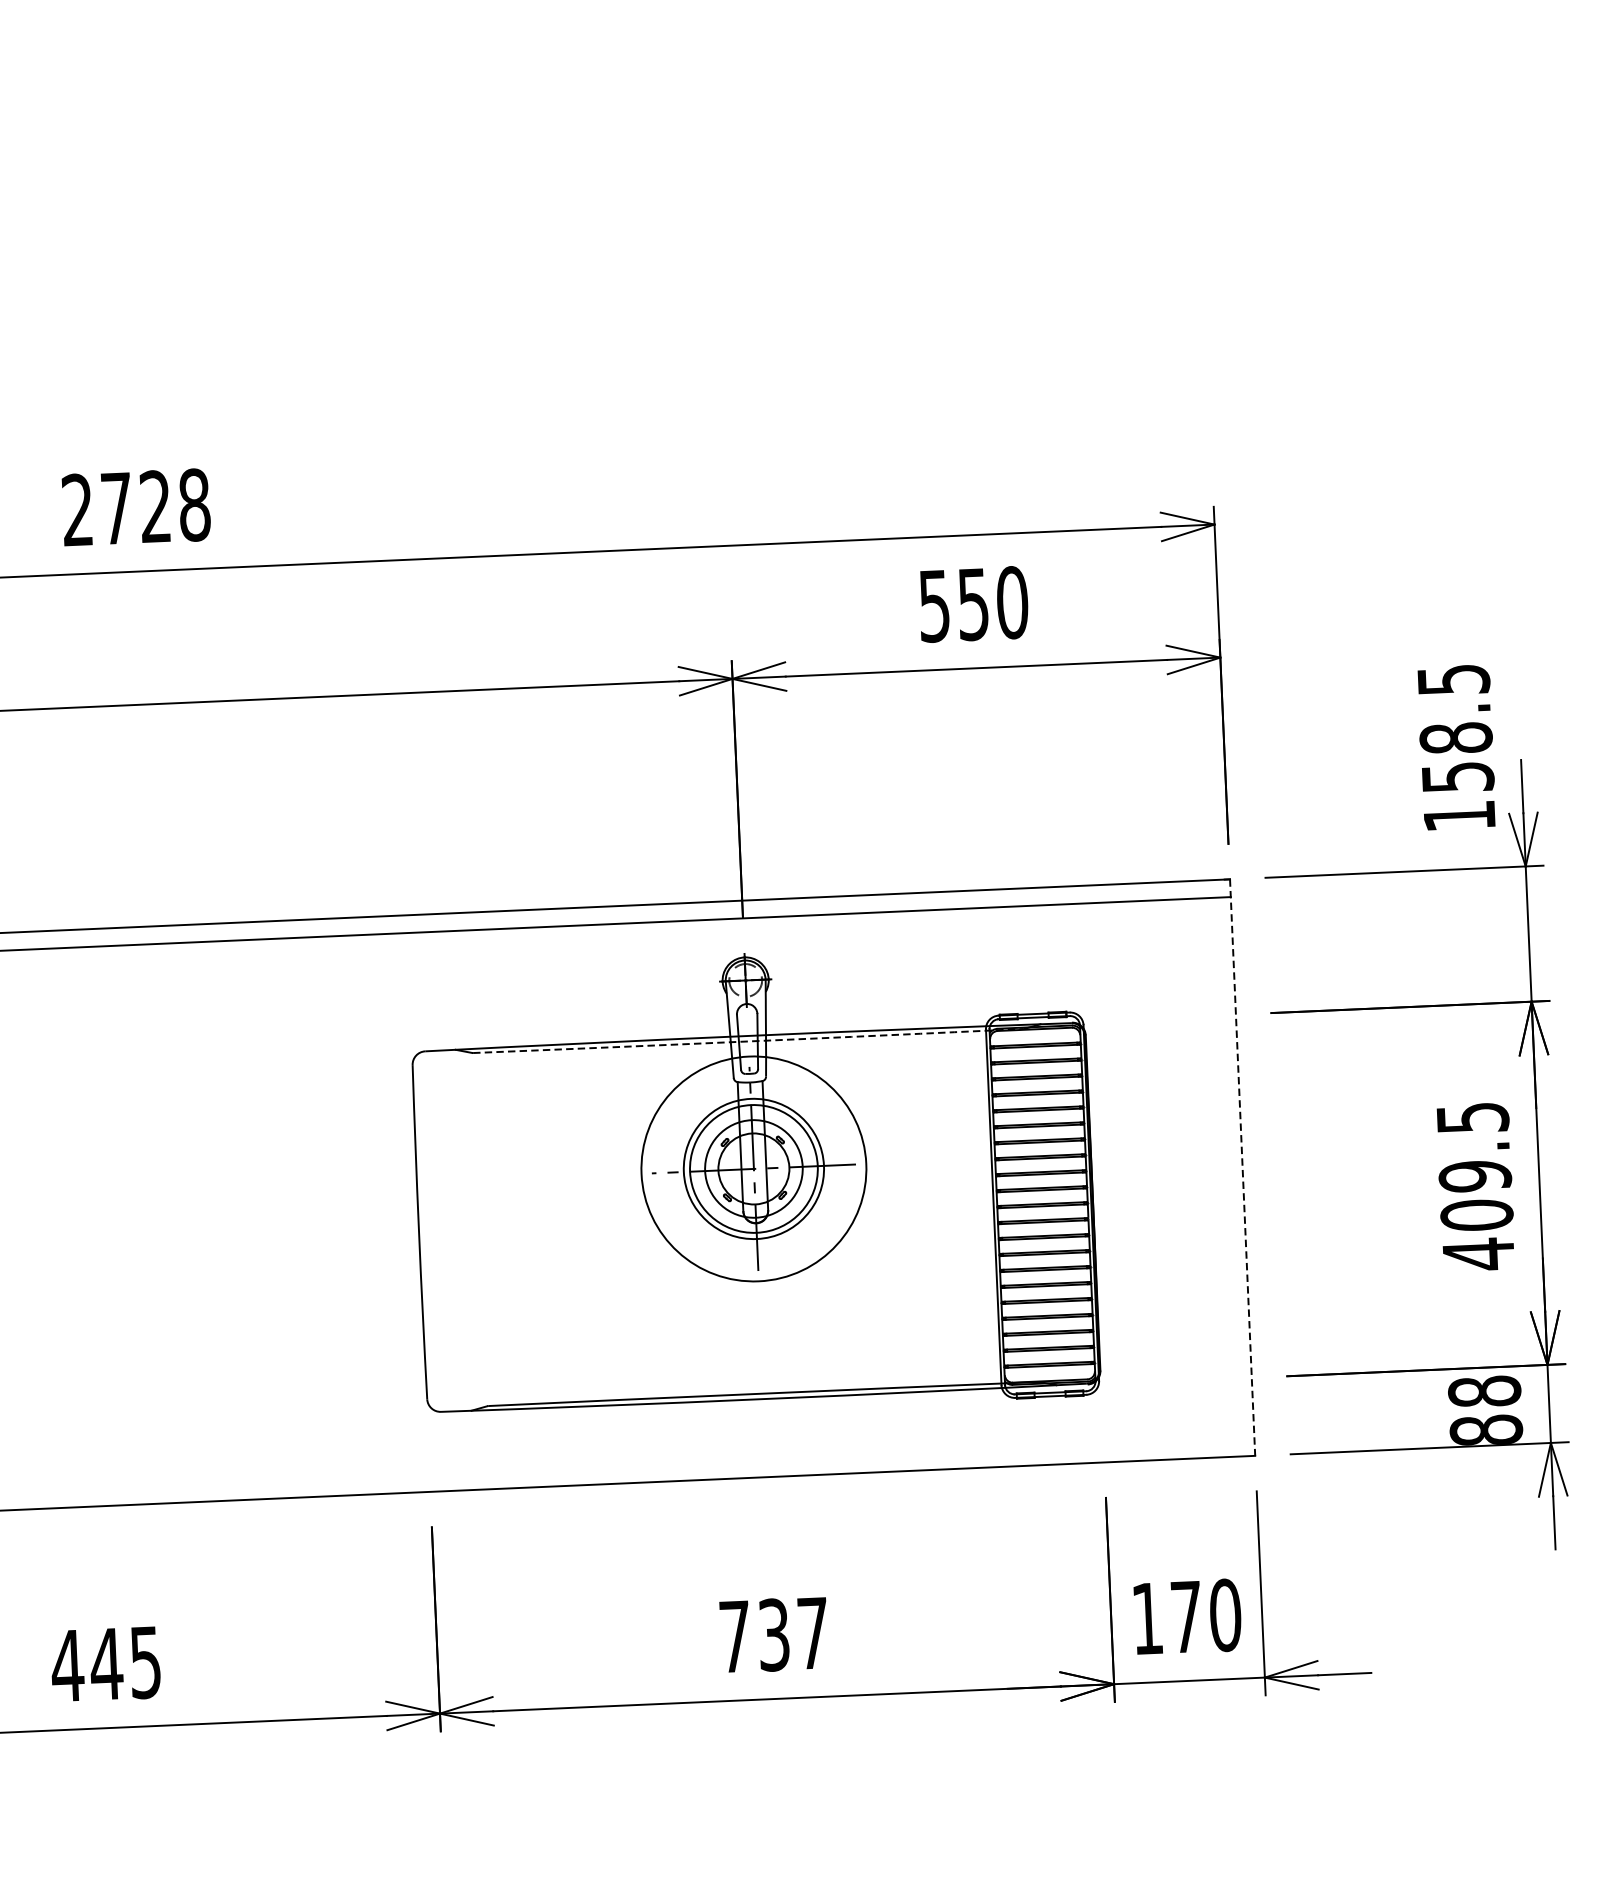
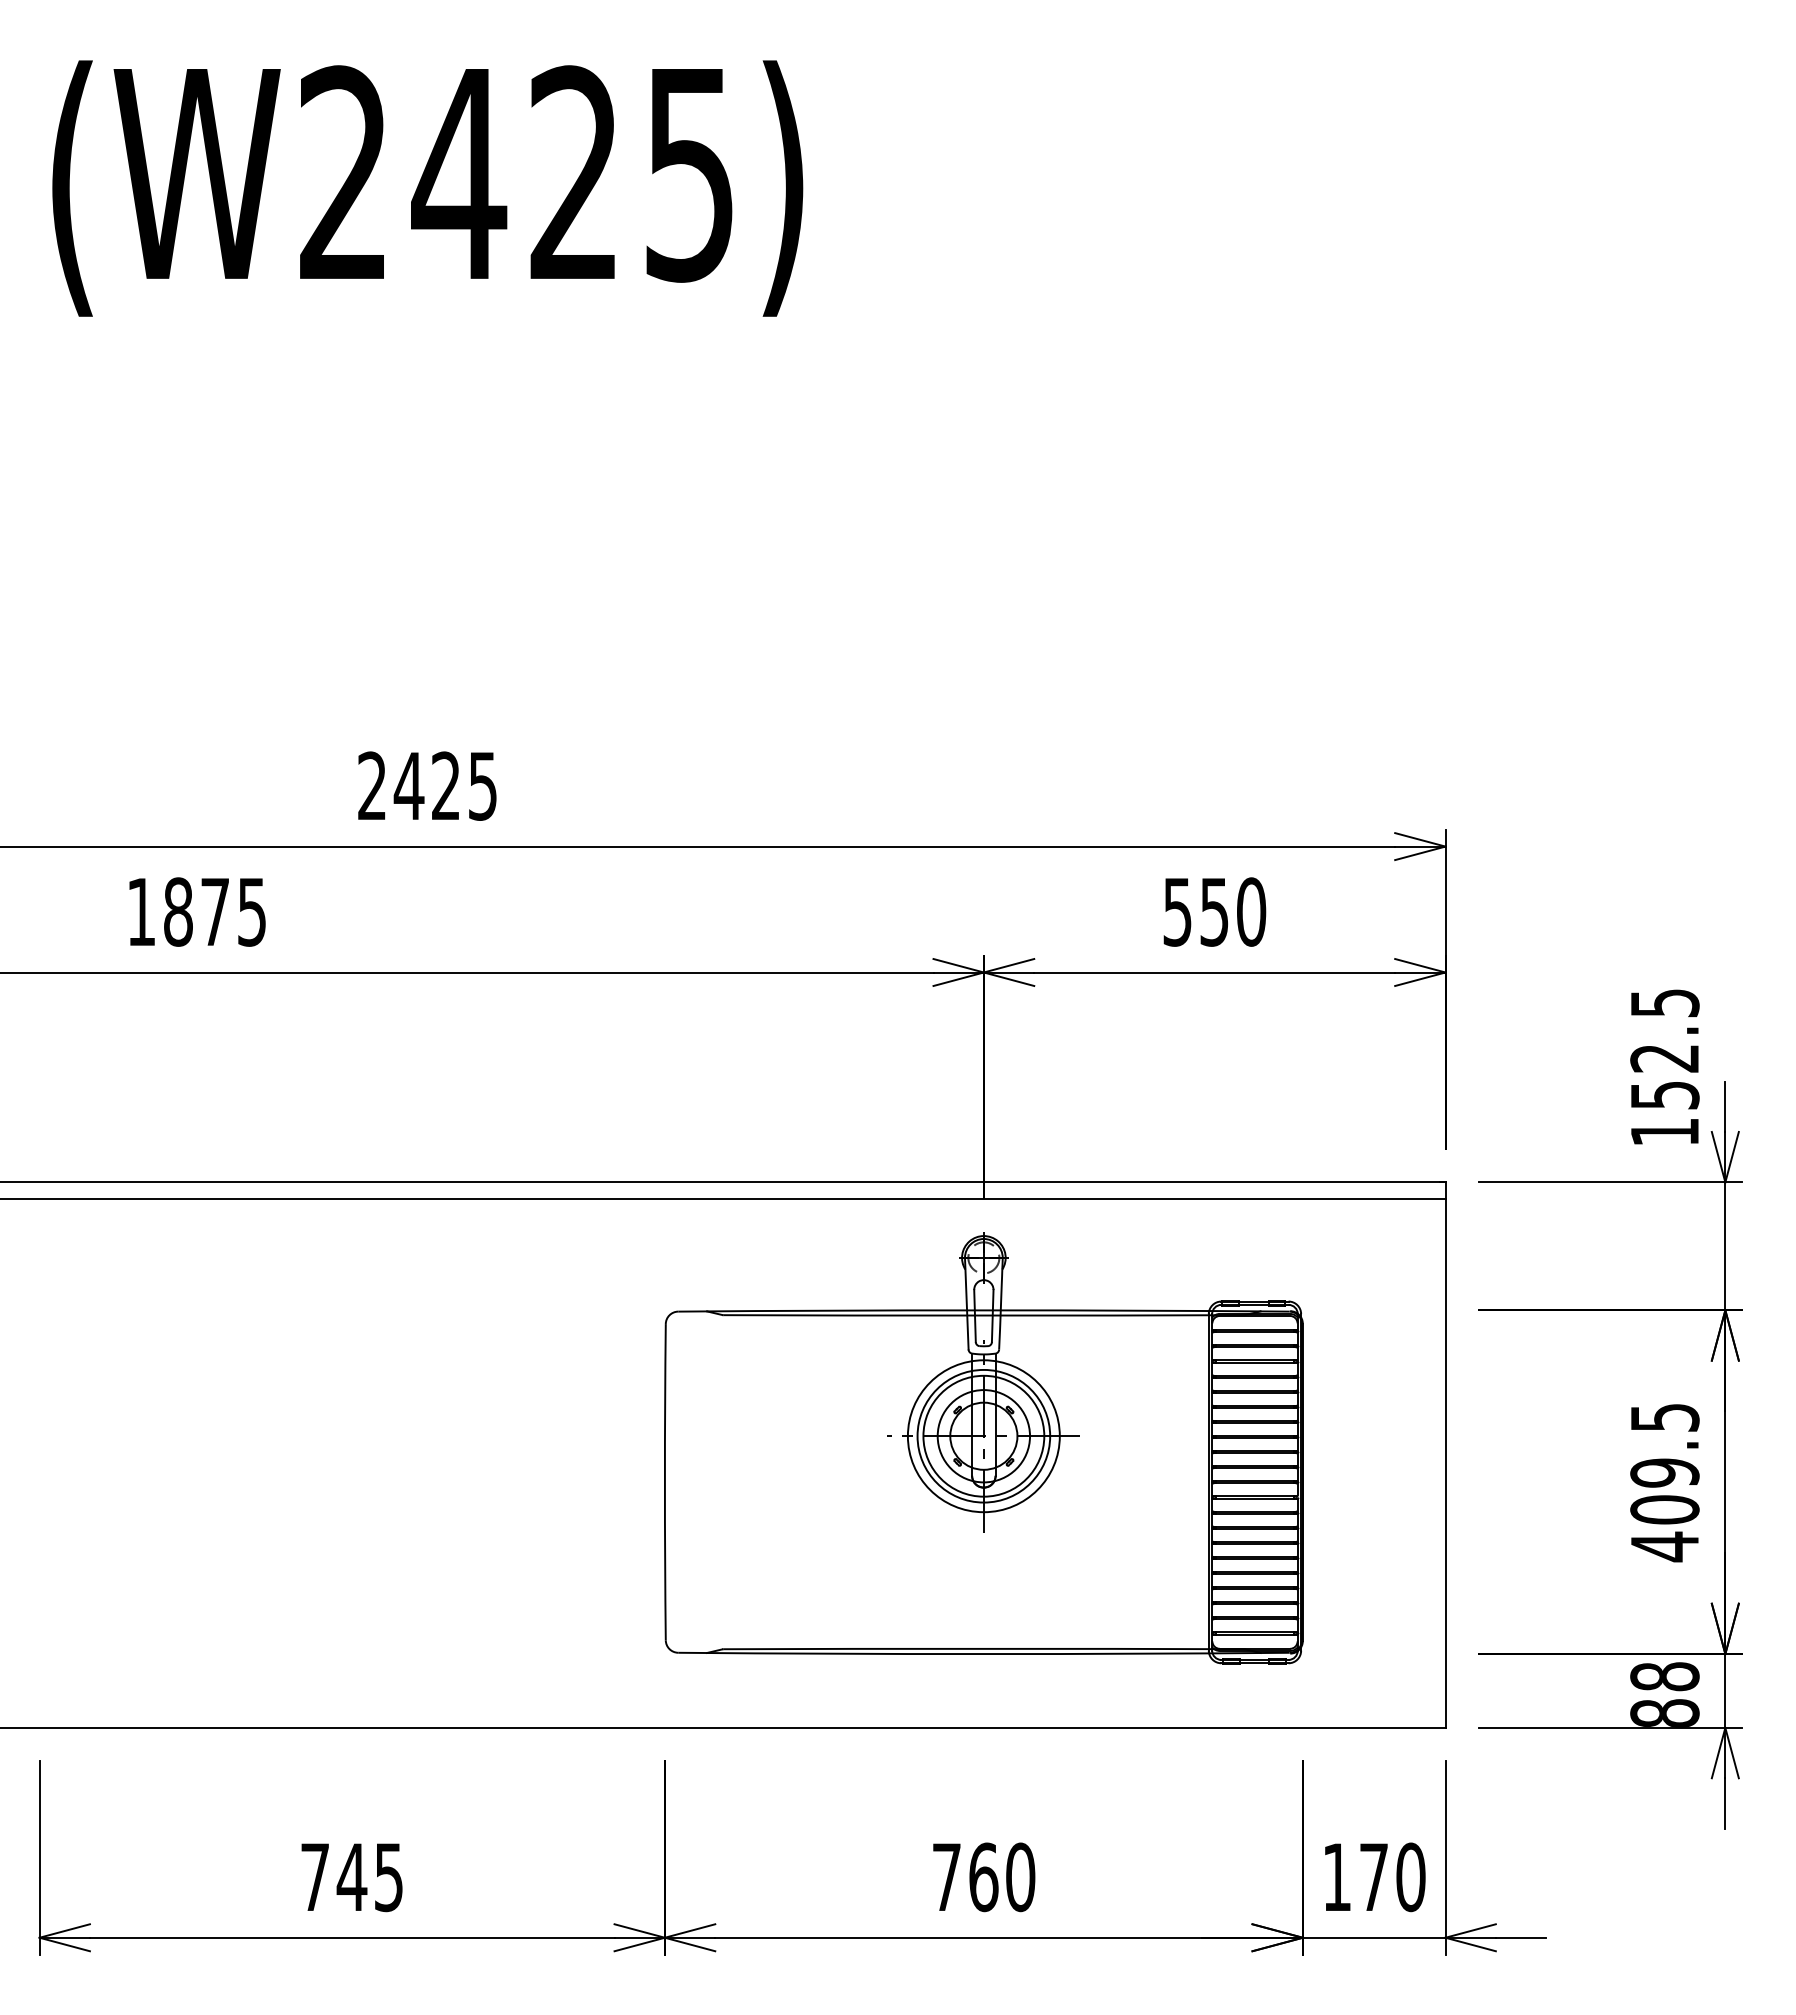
text: (155, 506) -> (445, 785), 2728 -> 2425
text: (1455, 738) -> (1664, 1058), 158.5 -> 152.5
arc: (747, 1041) -> (983, 1315), dashed -> solid
line: (1242, 1168) -> (1445, 1455), dashed -> solid
circle: (753, 1169) -> (983, 1436), size x0.71
text: (793, 1634) -> (1002, 1877), 737 -> 760
text: (66, 1665) -> (314, 1876), 445 -> 745

